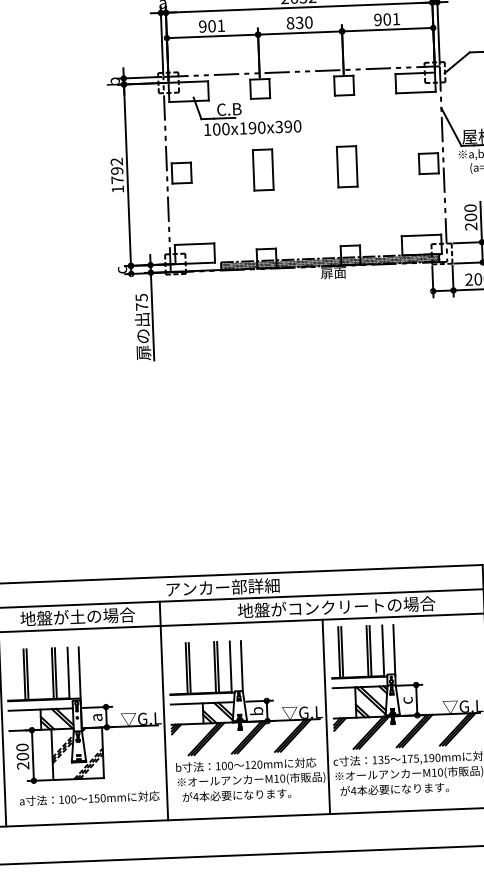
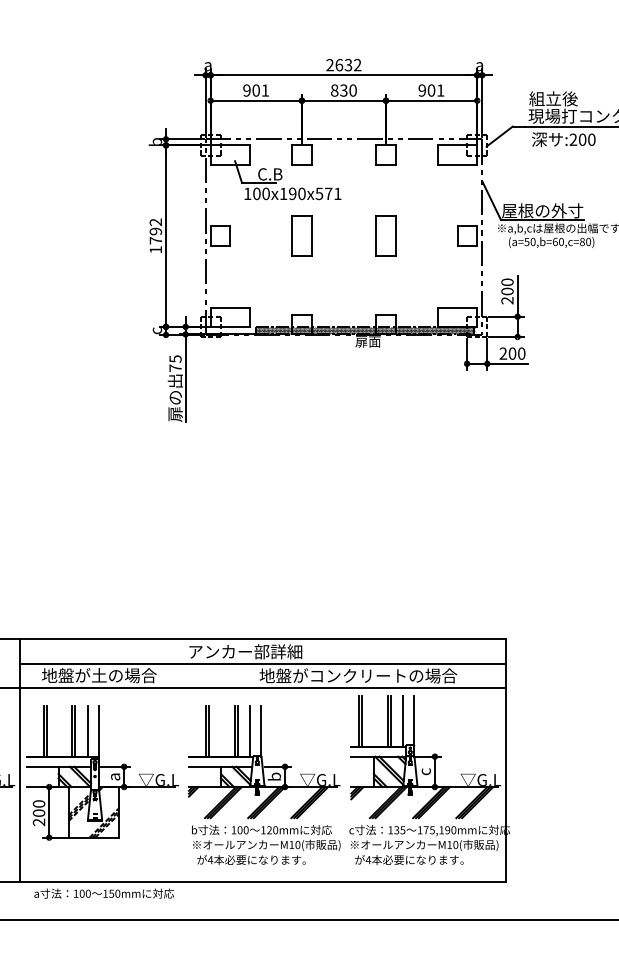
text: (288, 126) -> (328, 193), 100x190x390 -> 100x190x571
line: (163, 710) -> (181, 772), removed
line: (325, 716) -> (343, 784), removed
text: (88, 798) -> (103, 893), moved

